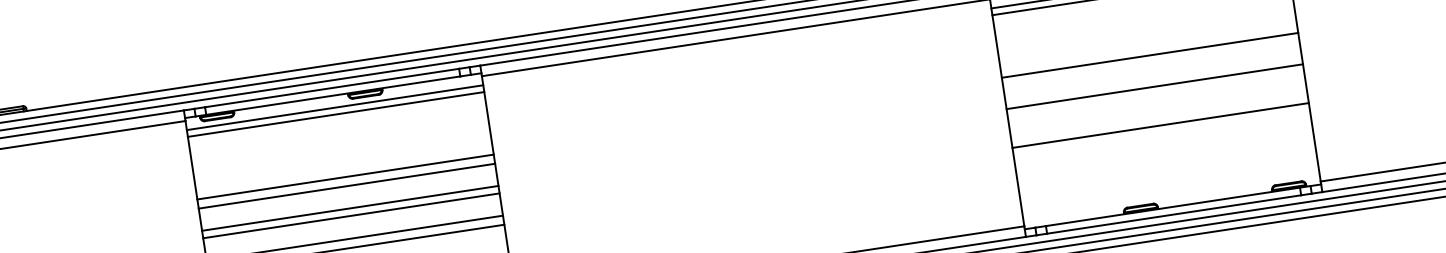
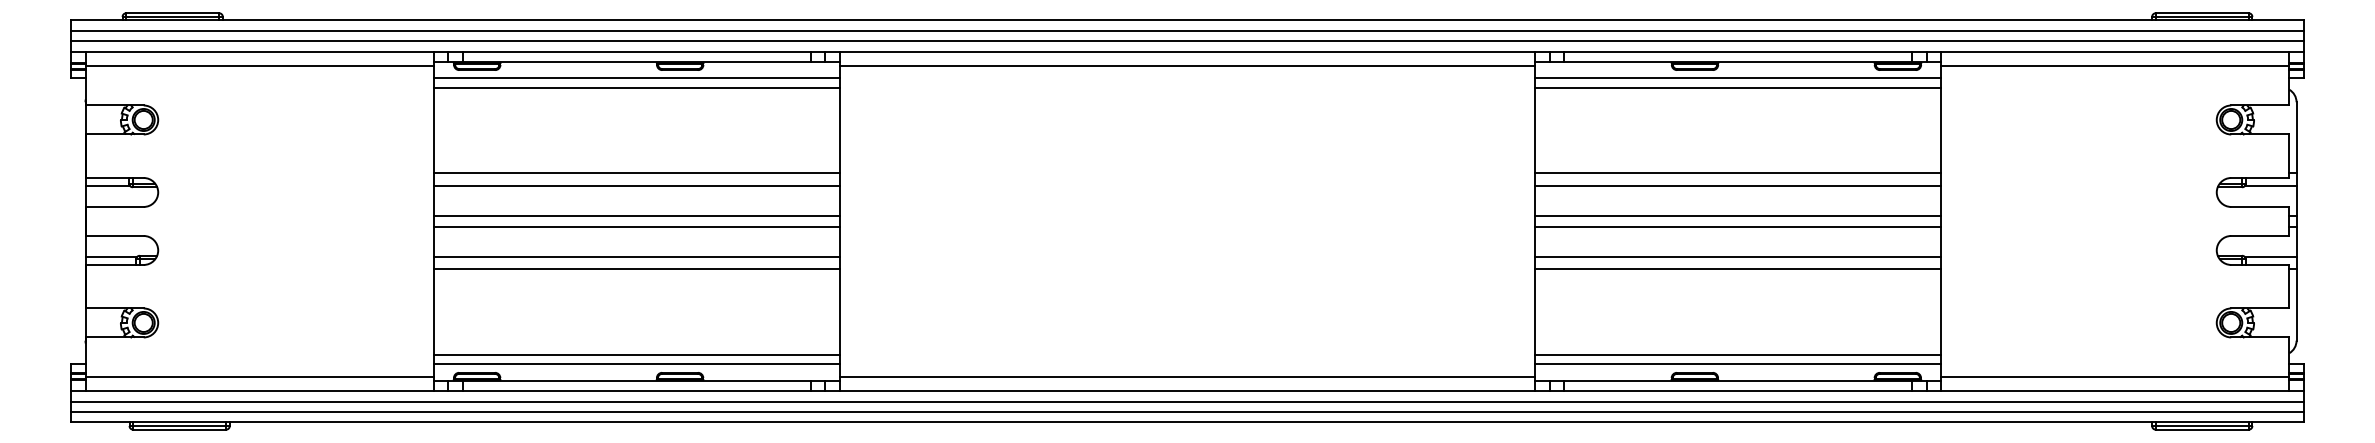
line: (1151, 64) -> (1738, 185), added
line: (1156, 94) -> (1738, 226), added
line: (1159, 116) -> (1738, 257), added
line: (1170, 188) -> (1738, 355), added
line: (1171, 194) -> (1738, 364), added

